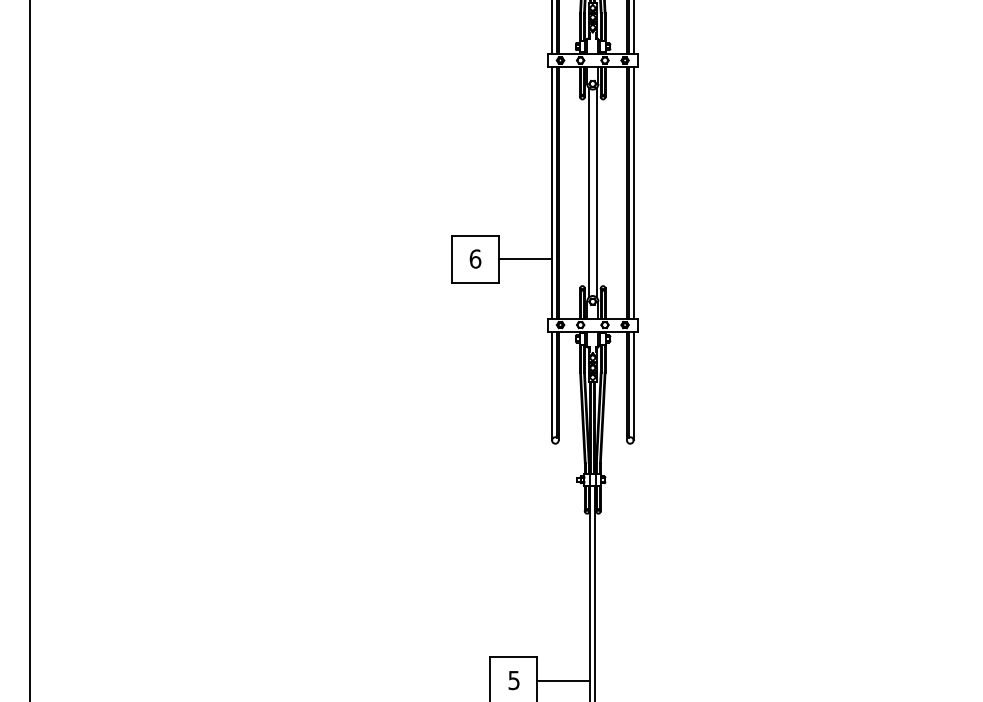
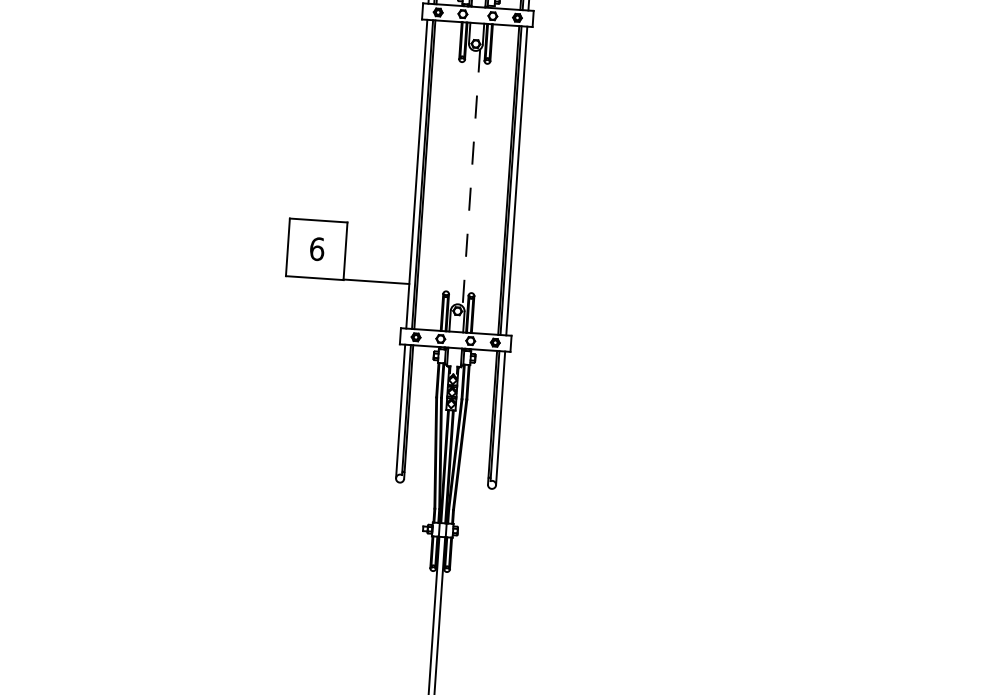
line: (589, 192) -> (462, 176), removed
line: (596, 192) -> (471, 177), solid -> dashed
line: (525, 259) -> (376, 282), moved

